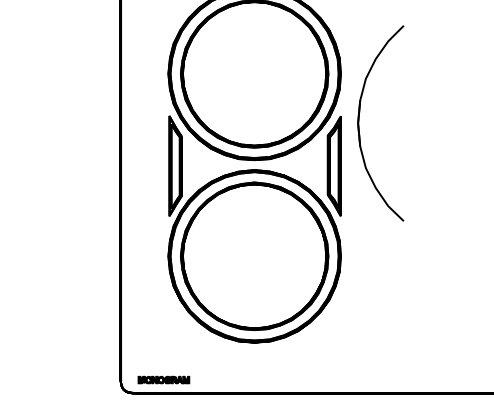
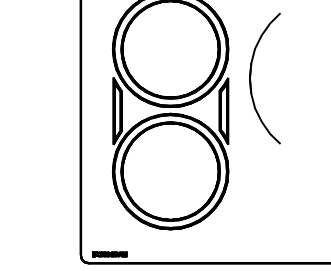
part: (360, 120) -> (251, 76), moved

